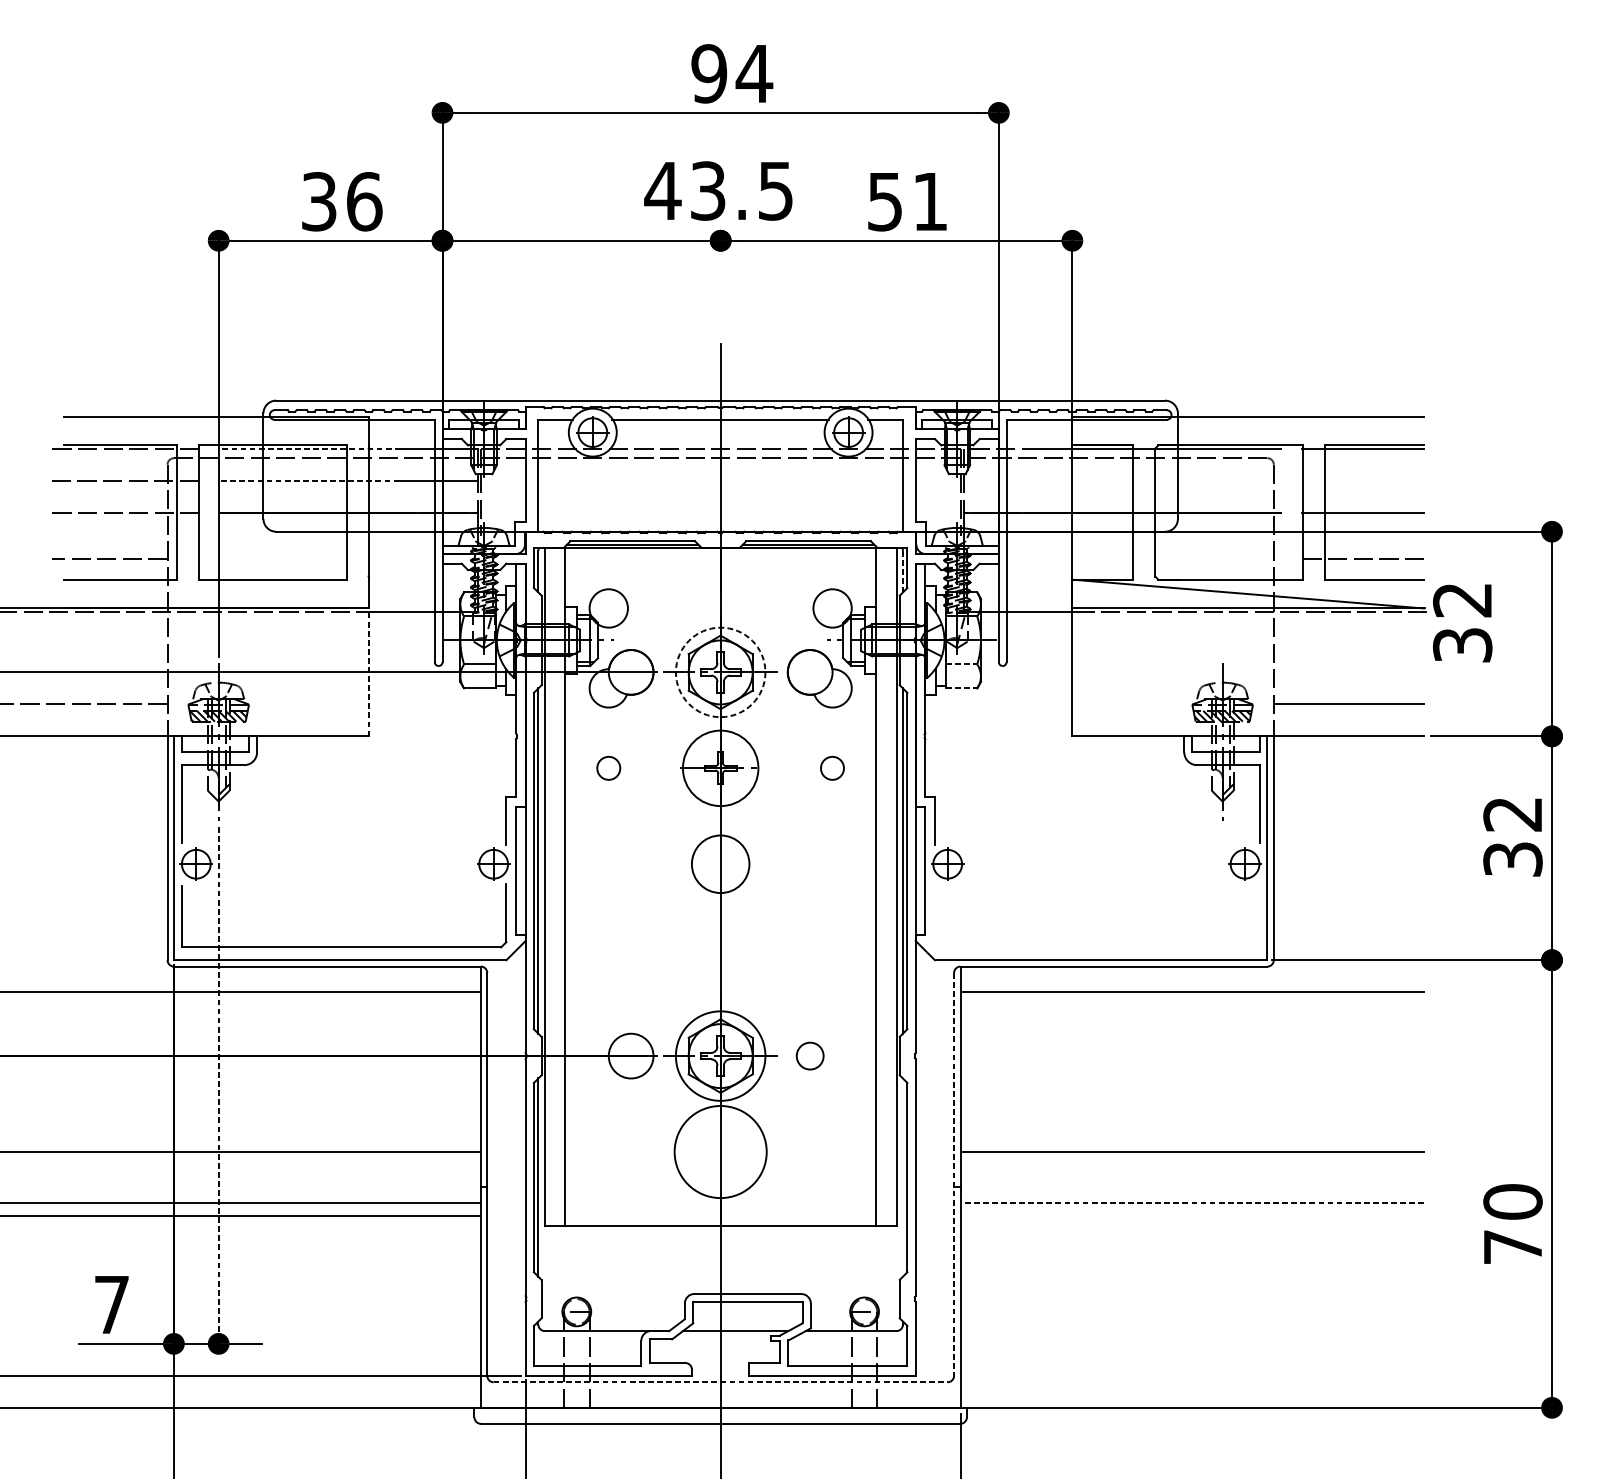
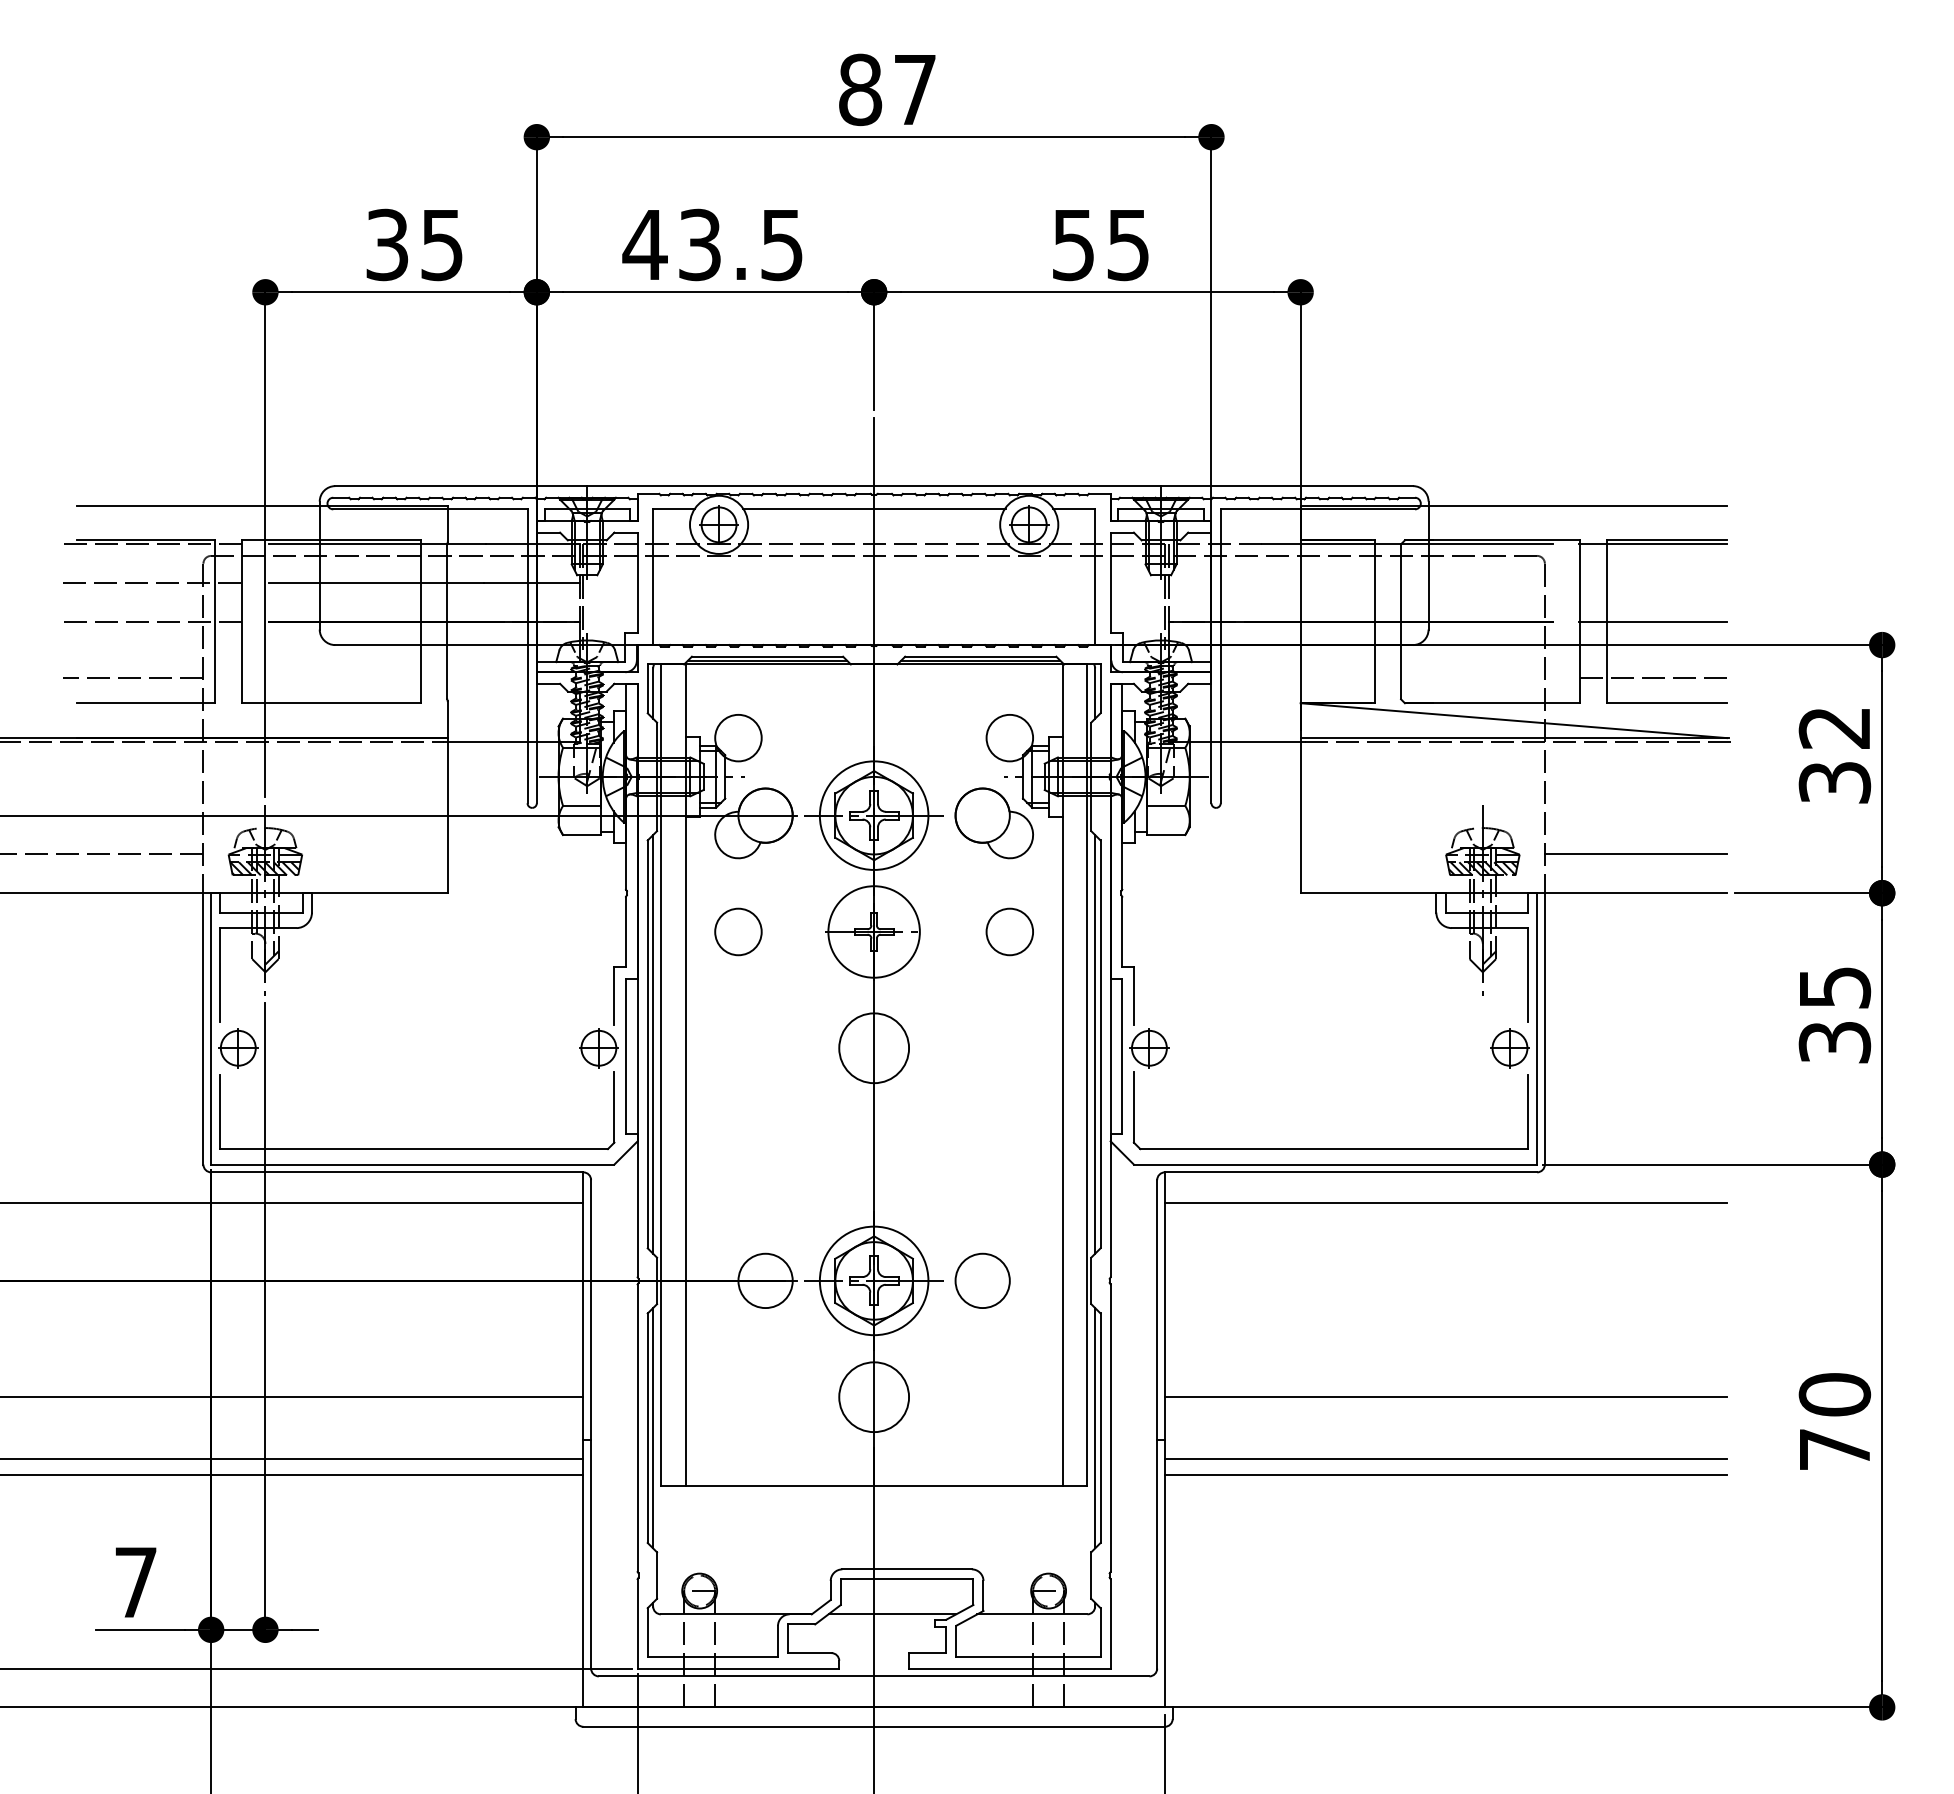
text: (731, 73) -> (887, 89), 94 -> 87
text: (718, 190) -> (712, 244), moved
text: (364, 201) -> (442, 244), 36 -> 35
text: (929, 202) -> (1127, 245), 51 -> 55
line: (720, 285) -> (874, 346), added
line: (311, 448) -> (377, 544), dashed -> solid
line: (310, 480) -> (376, 583), dashed -> solid
line: (903, 572) -> (1095, 694), dashed -> solid
text: (1462, 623) -> (1834, 756), moved
line: (961, 664) -> (1166, 805), dashed -> solid
line: (368, 672) -> (447, 815), dashed -> solid
circle: (720, 672) -> (873, 815), dashed -> solid
line: (961, 688) -> (1166, 835), dashed -> solid
circle: (608, 767) -> (738, 931), size x1.67
circle: (832, 767) -> (1009, 931), size x1.67
text: (1512, 814) -> (1834, 987), 32 -> 35
part: (1097, 946) -> (1330, 1148), added
circle: (810, 1055) -> (982, 1280), size x1.67
line: (218, 1088) -> (265, 1320), dashed -> solid
circle: (720, 1152) -> (874, 1397), size x0.62
line: (954, 1174) -> (1157, 1424), dashed -> solid
line: (903, 1177) -> (1095, 1428), added
line: (1191, 1203) -> (1445, 1459), dashed -> solid
line: (1191, 1215) -> (1445, 1474), added
text: (1512, 1224) -> (1834, 1421), moved
line: (720, 1382) -> (874, 1676), dashed -> solid

